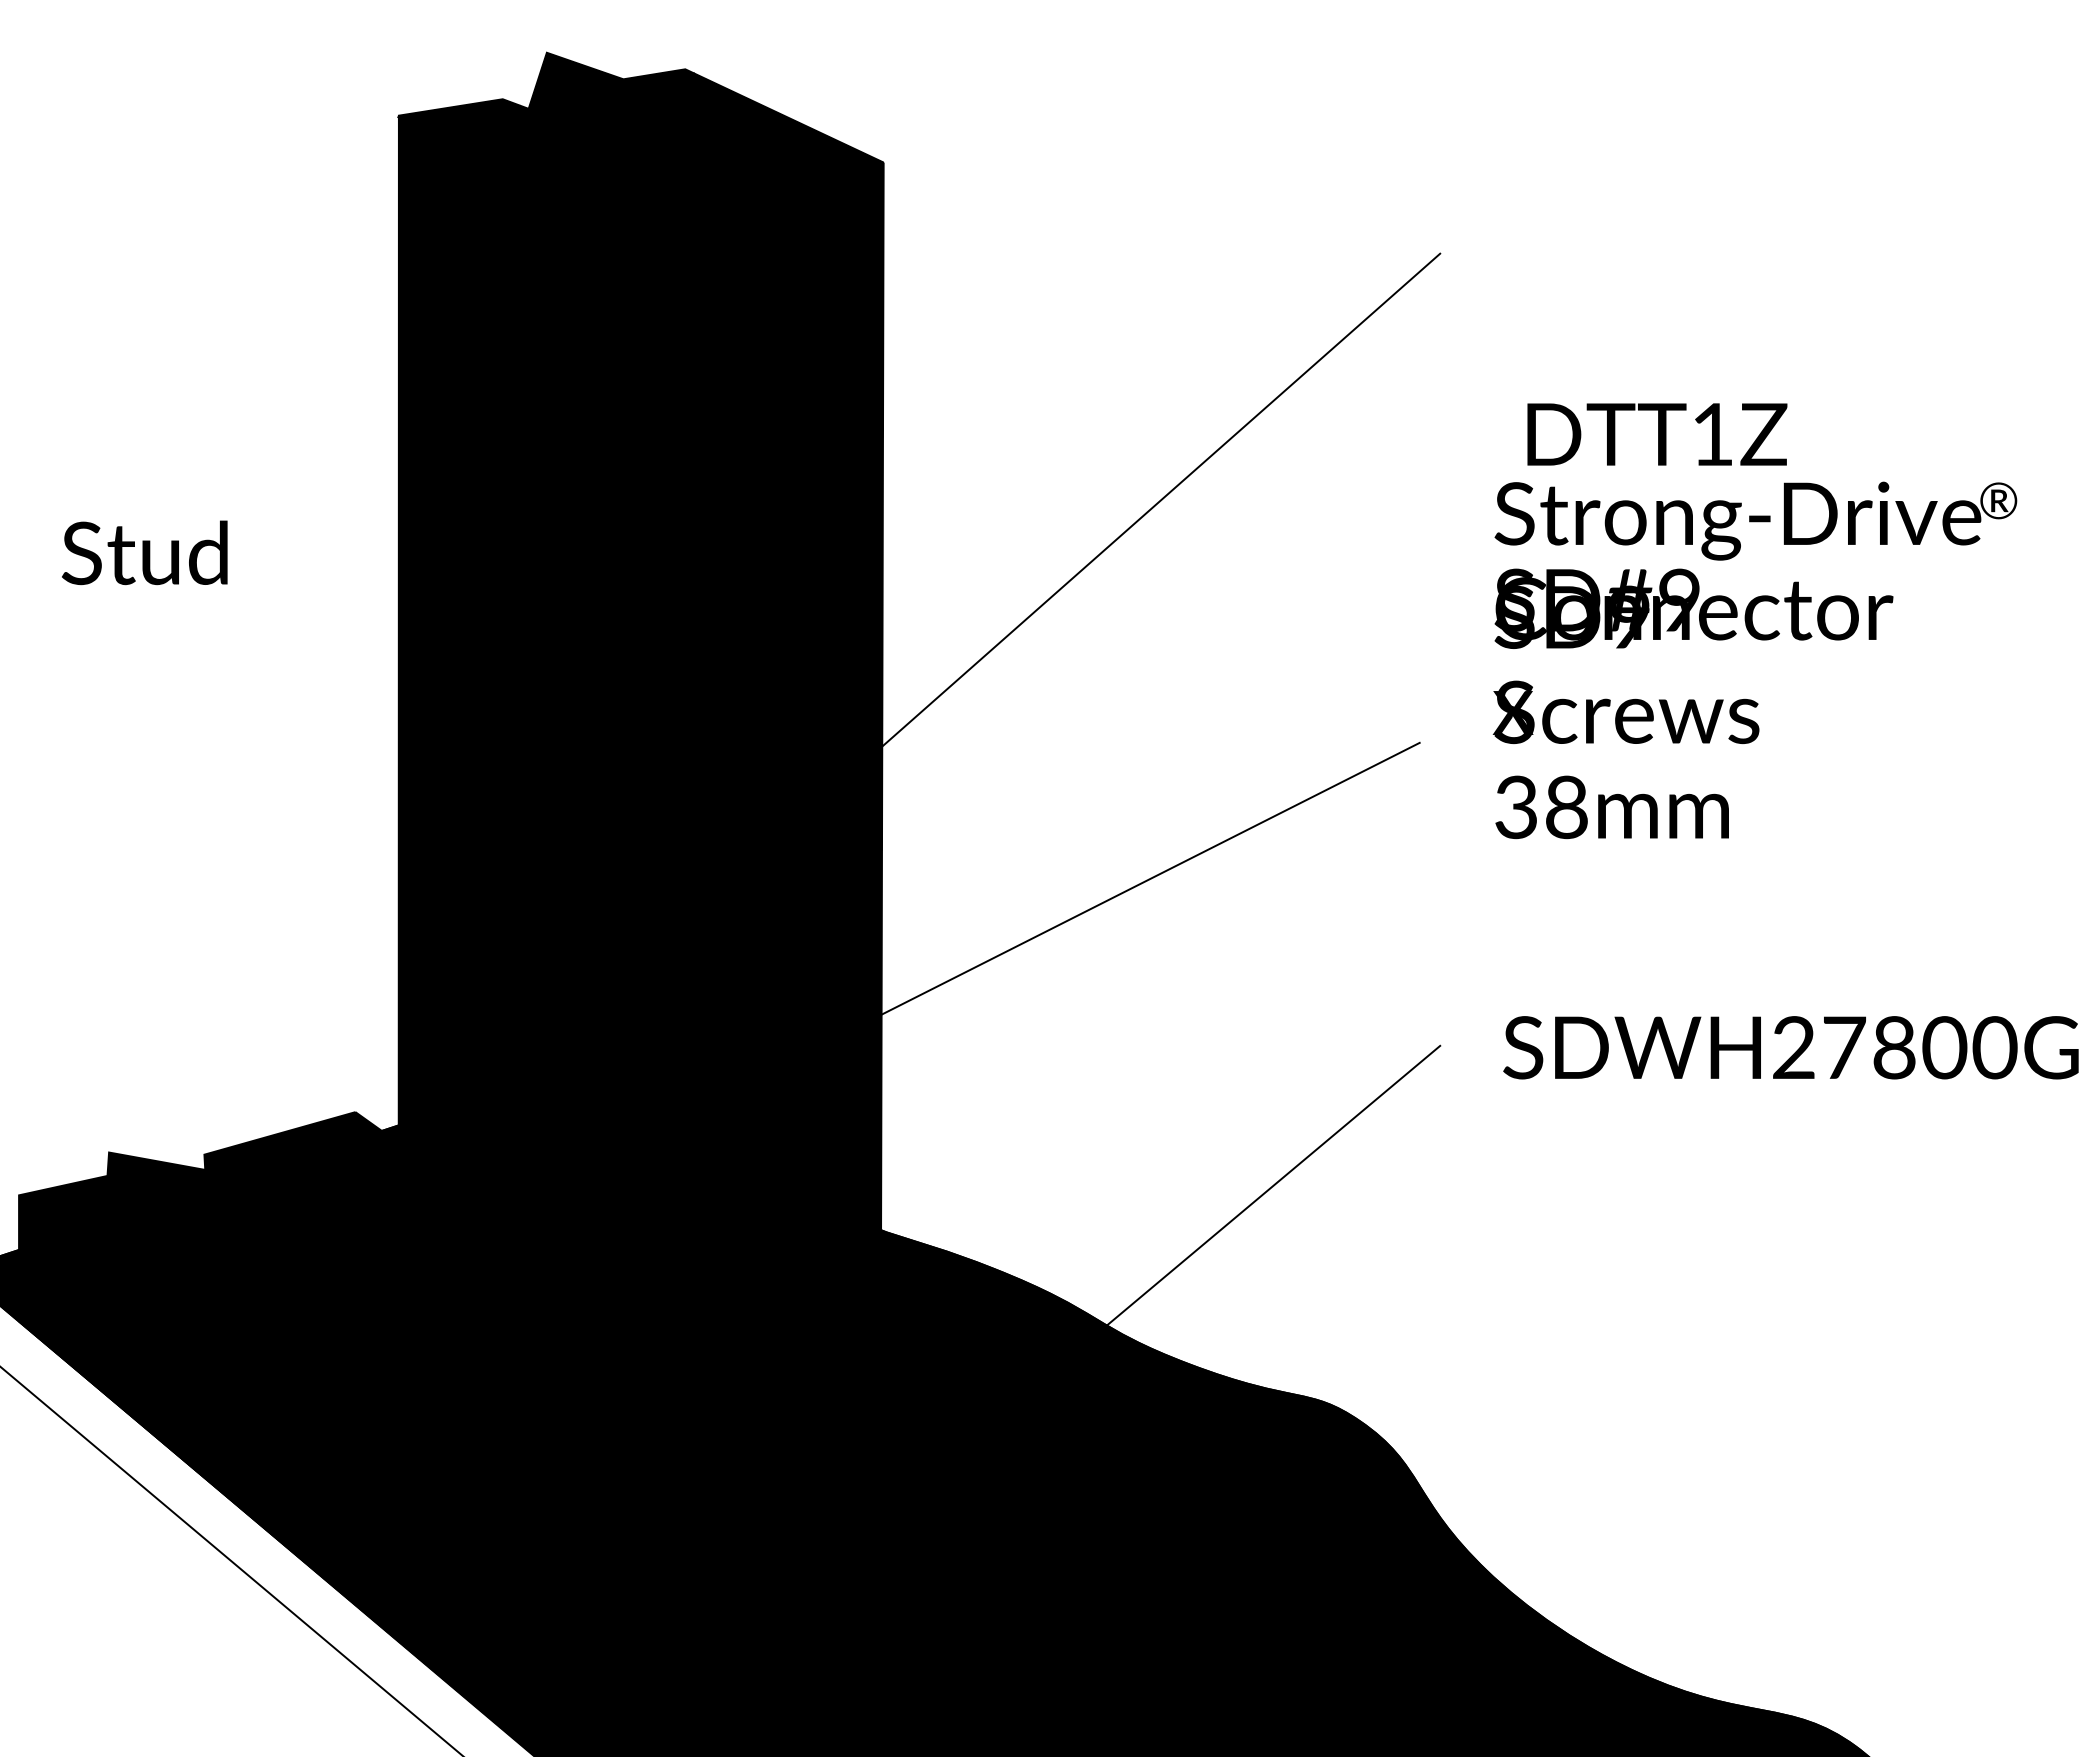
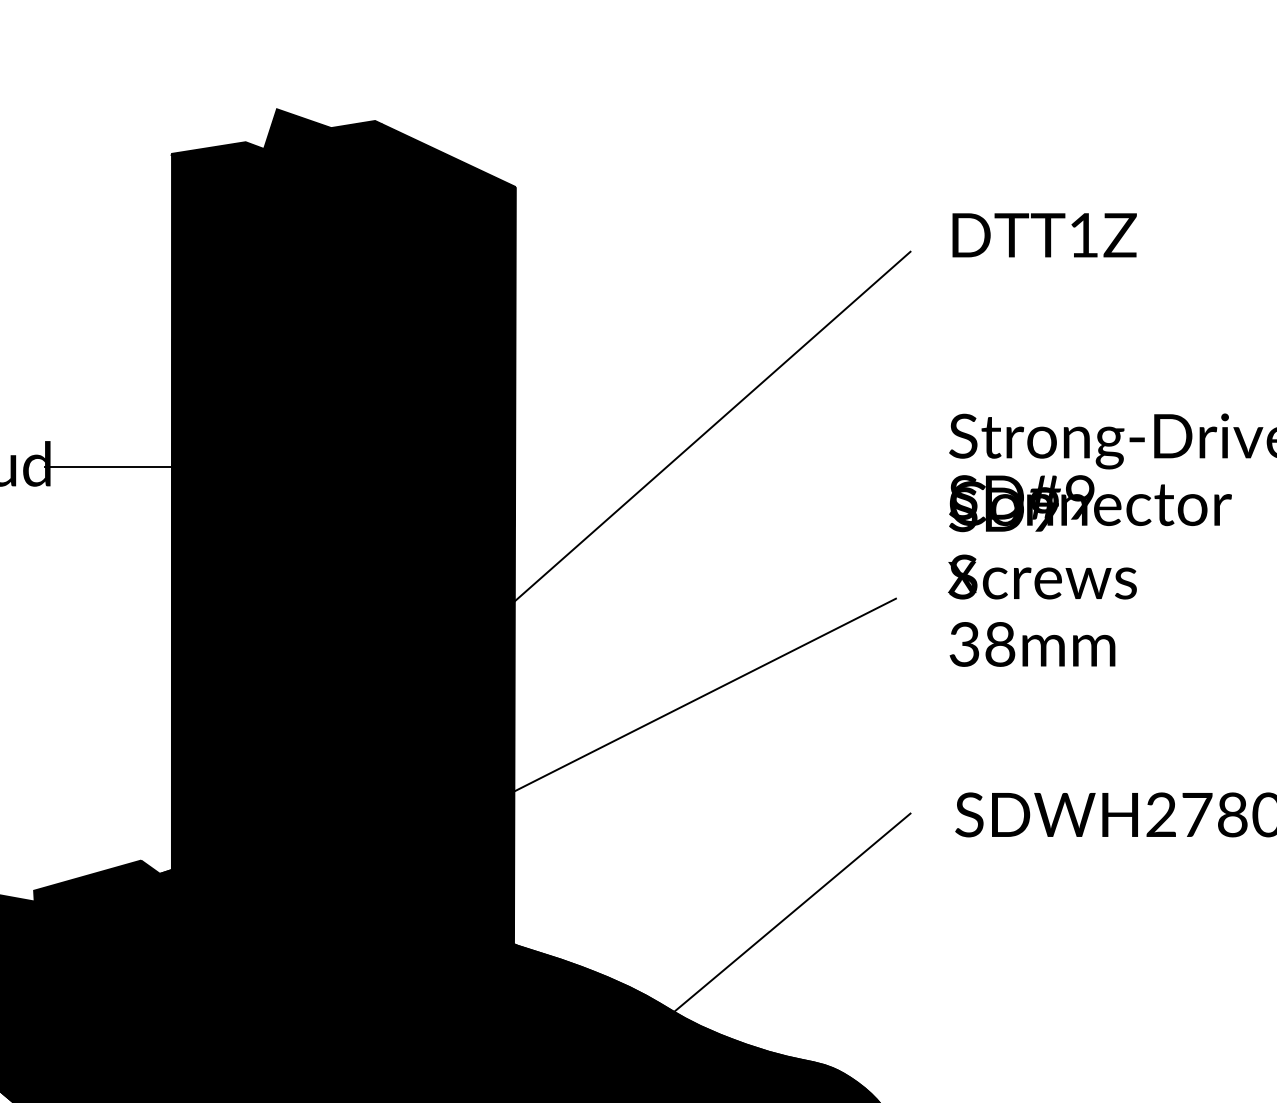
text: (1657, 434) -> (1044, 235), moved
line: (309, 556) -> (108, 466), added

